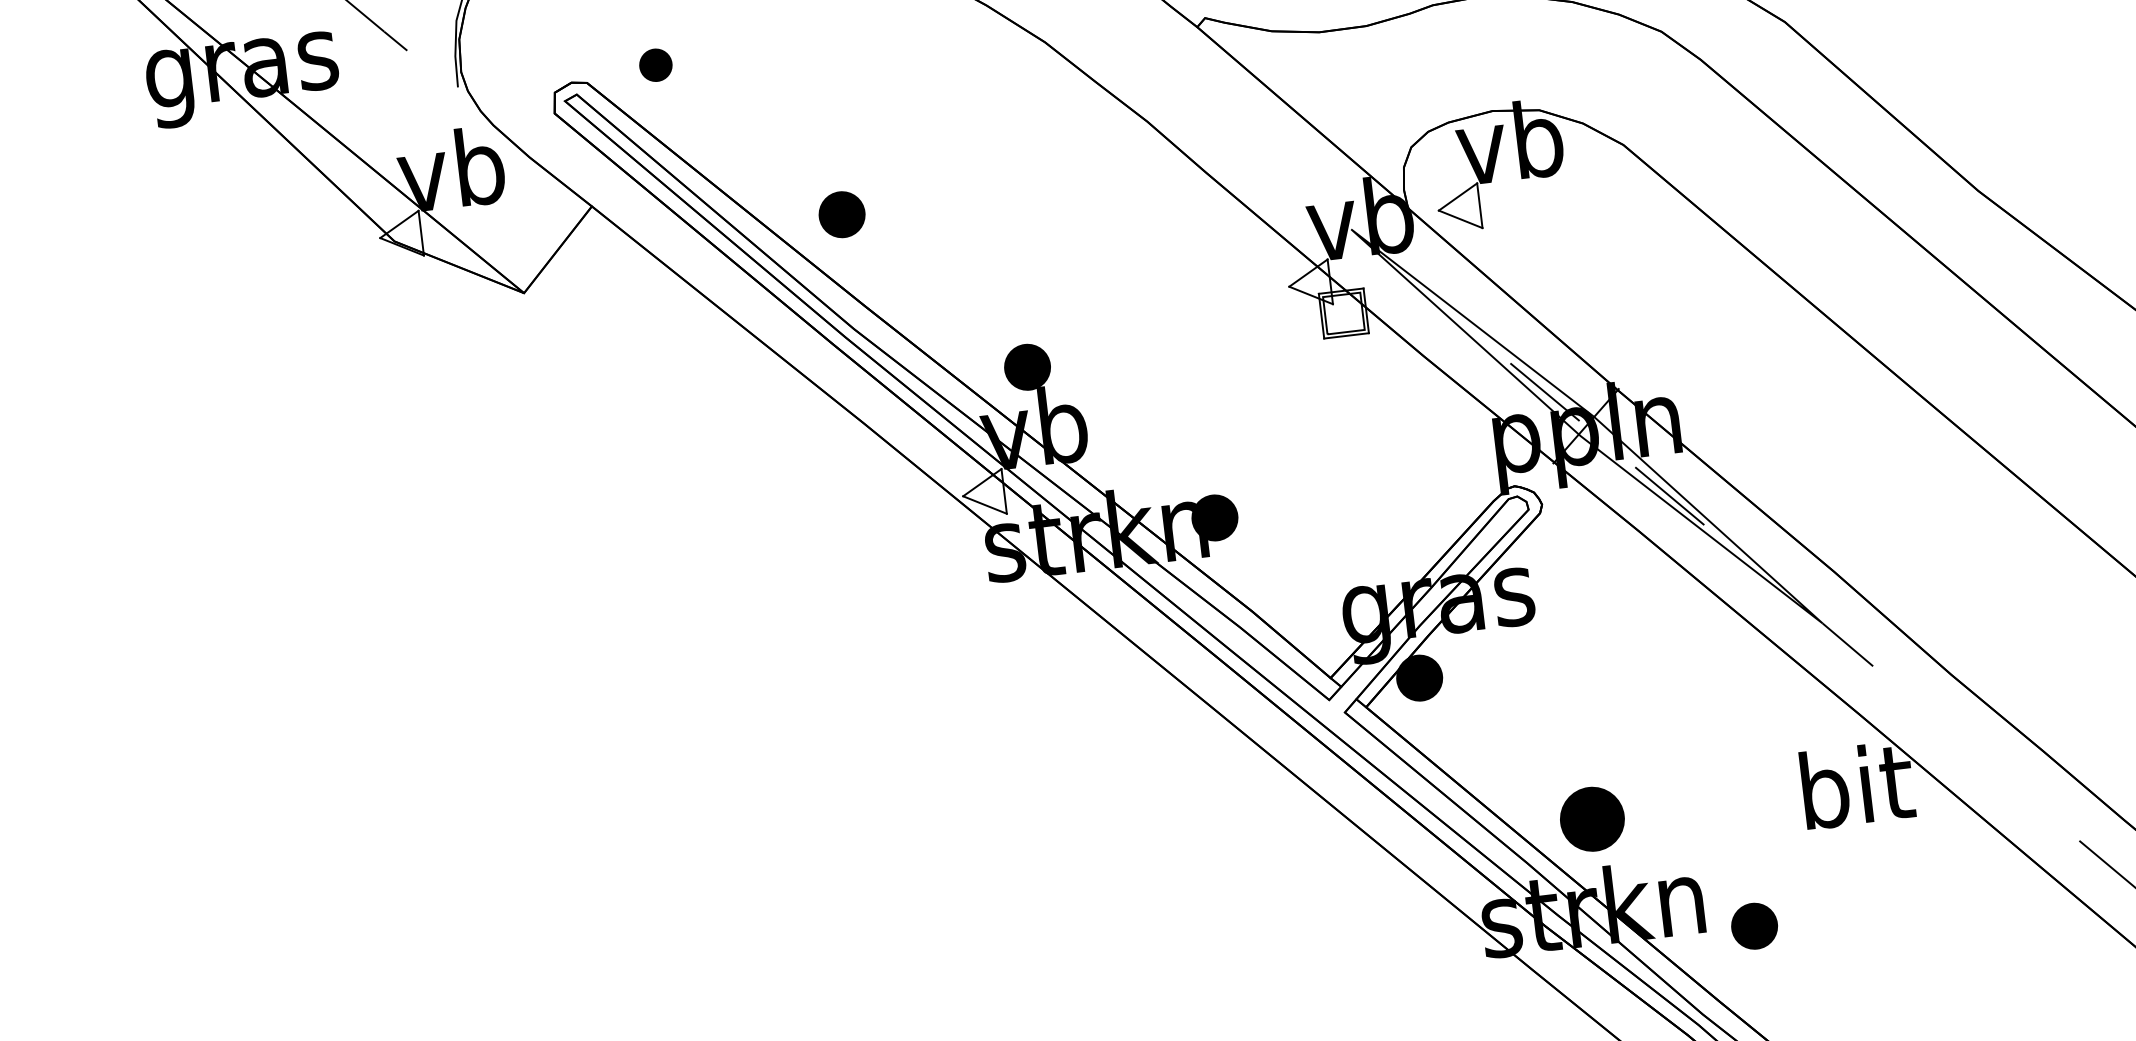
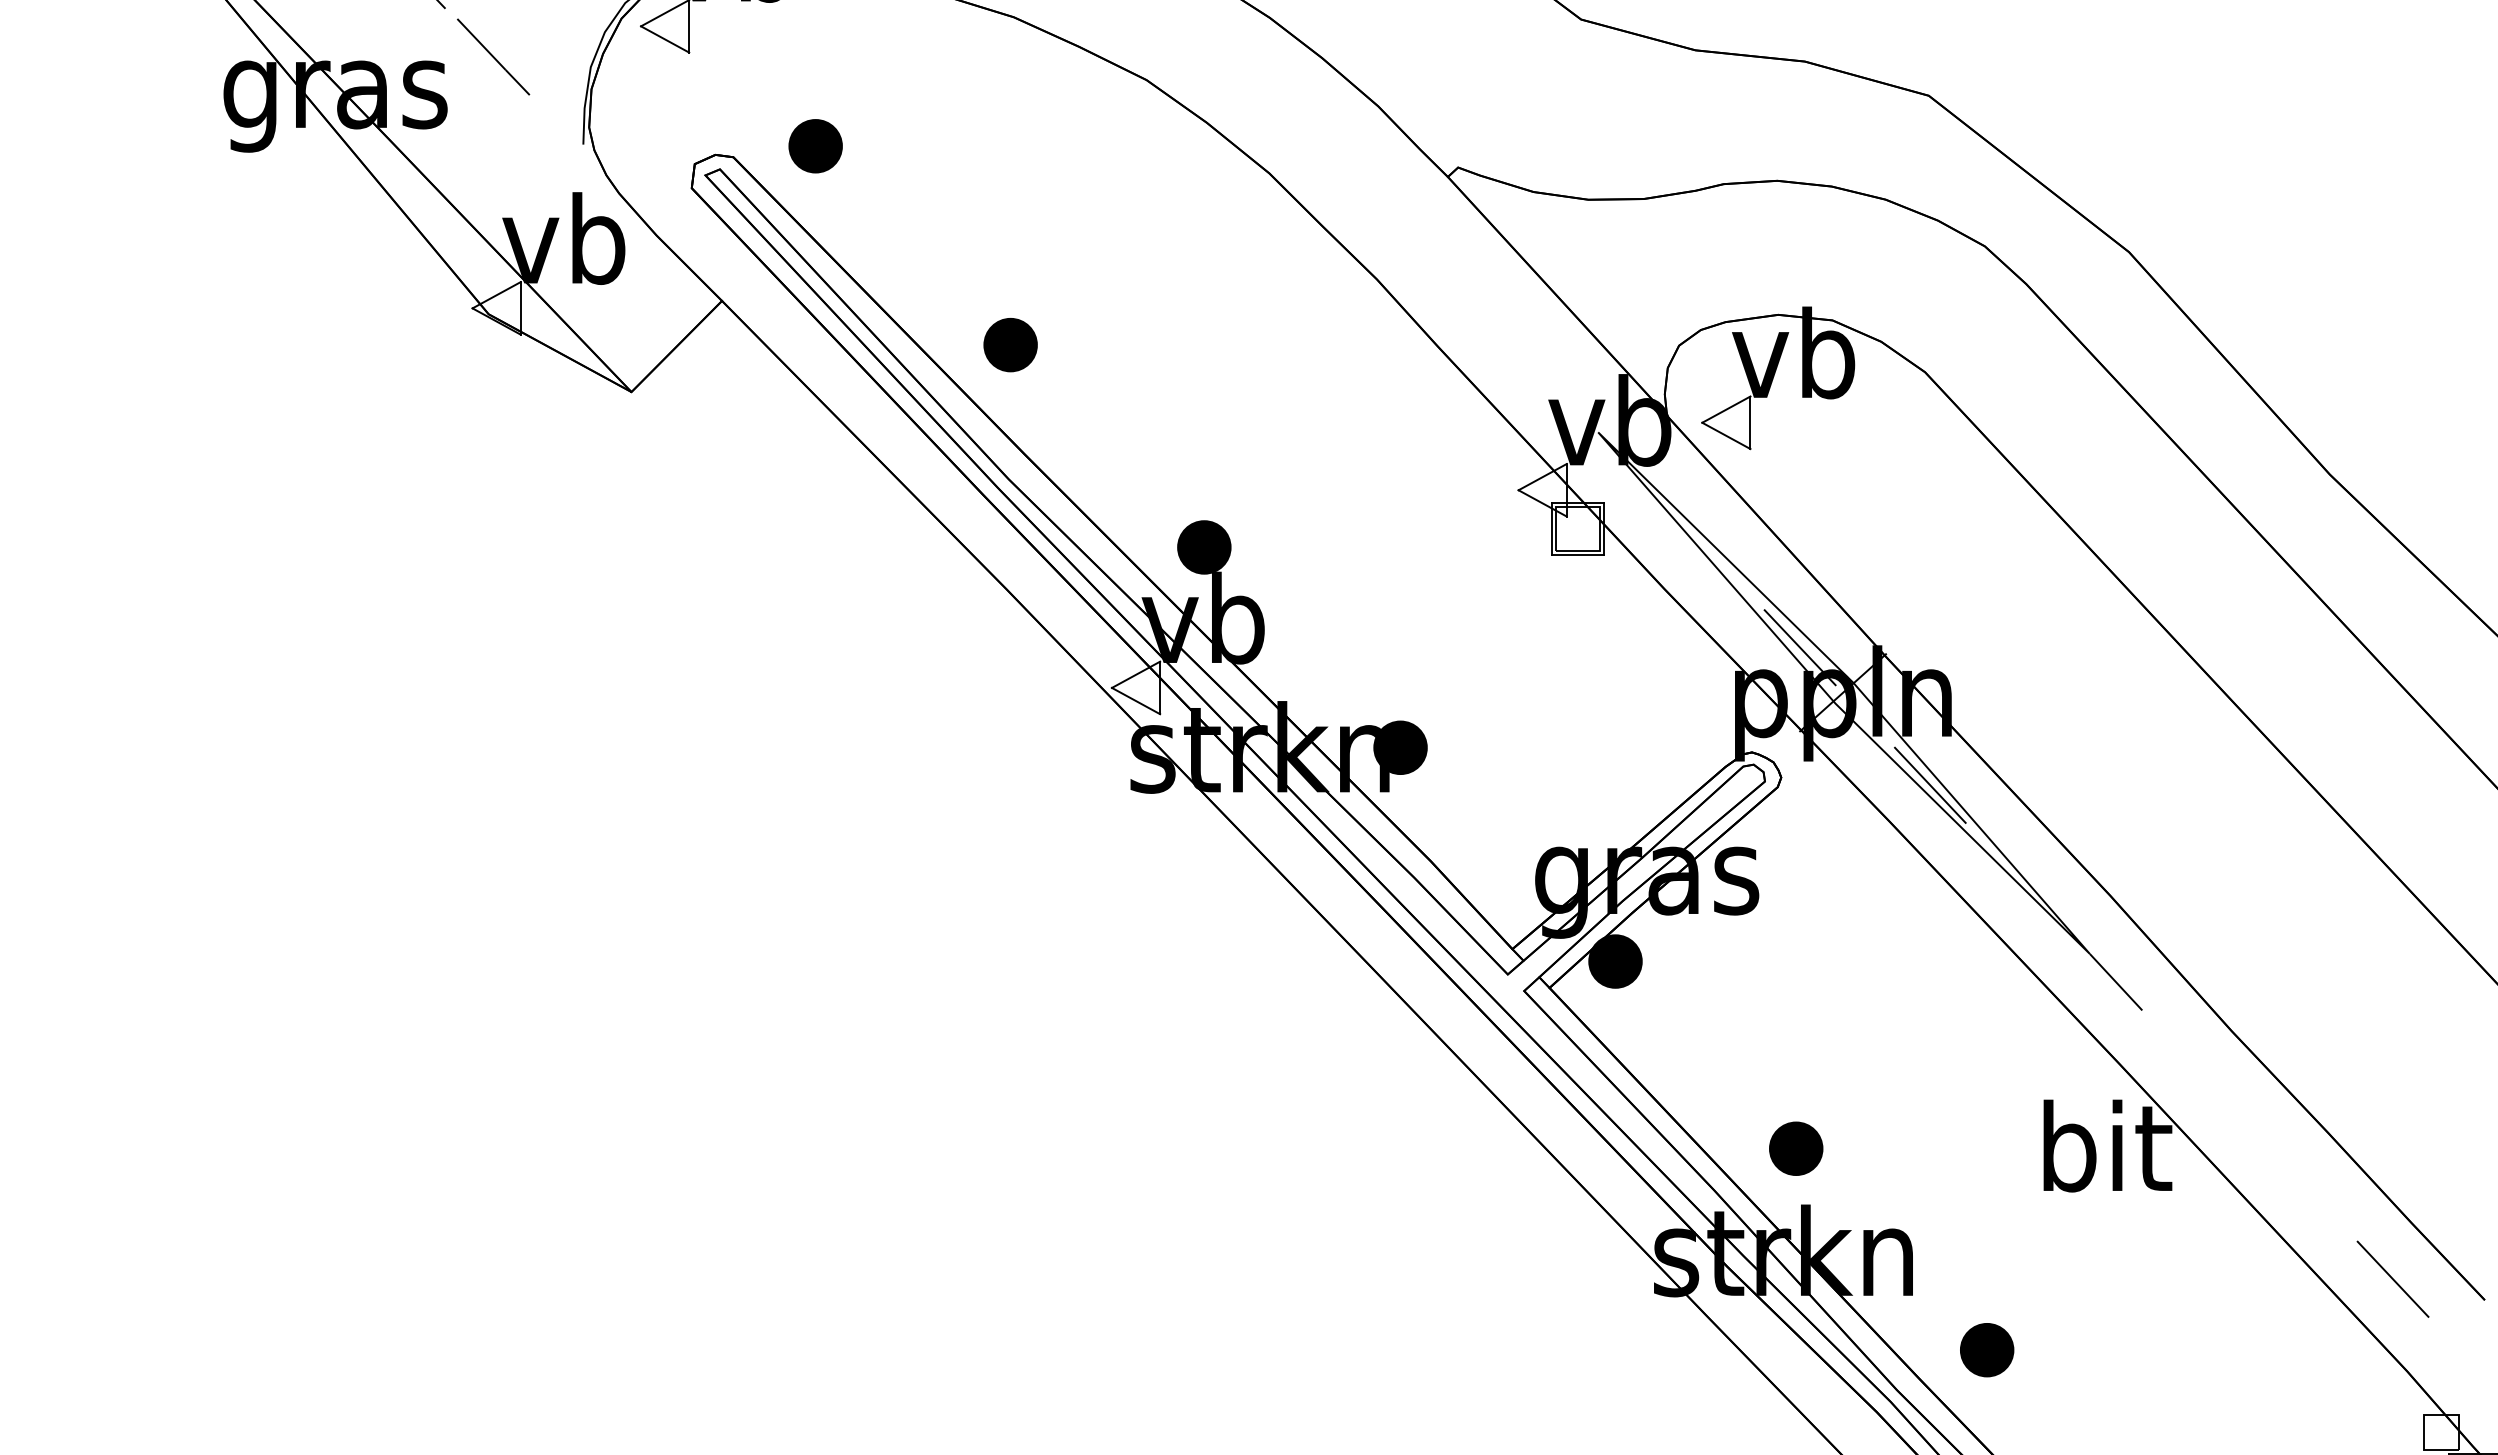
part: (655, 65) -> (815, 146), size x1.43
part: (1592, 818) -> (1796, 1148), size x0.71
part: (1754, 926) -> (1987, 1350), moved

